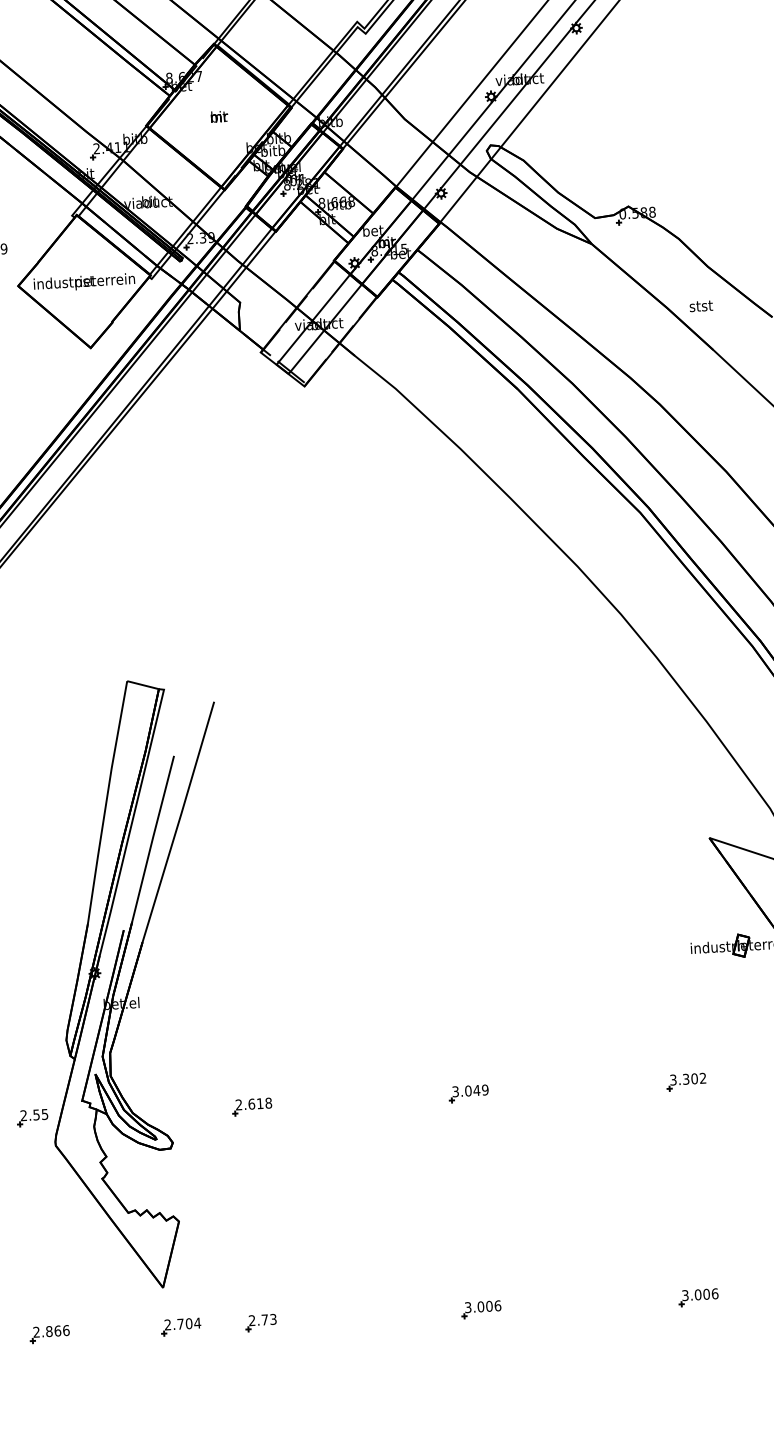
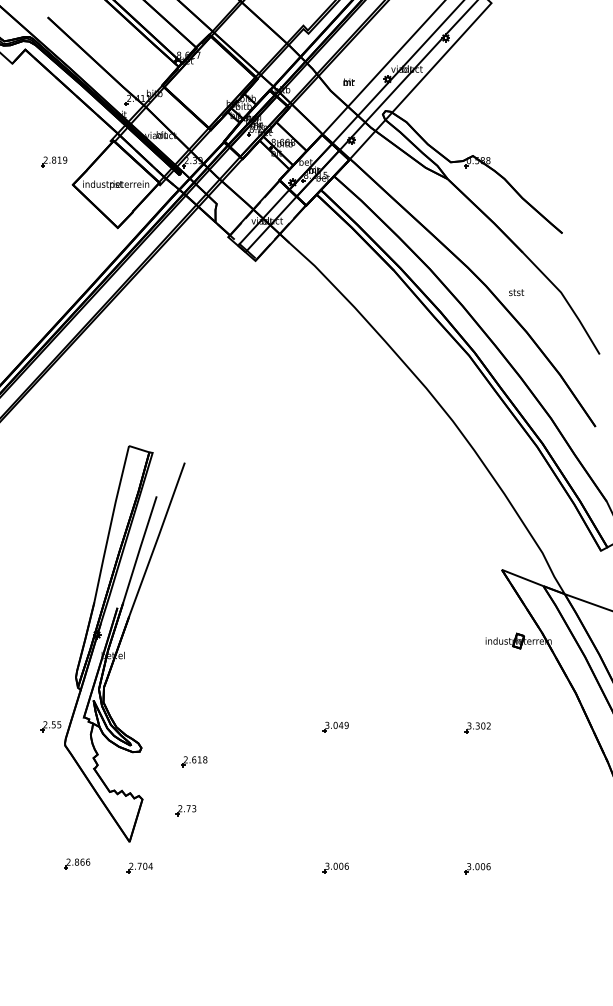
text: (218, 115) -> (348, 81), moved
text: (701, 306) -> (516, 292), moved
part: (252, 1106) -> (194, 761), moved
part: (260, 1322) -> (185, 810), moved
part: (50, 1333) -> (77, 863), moved

